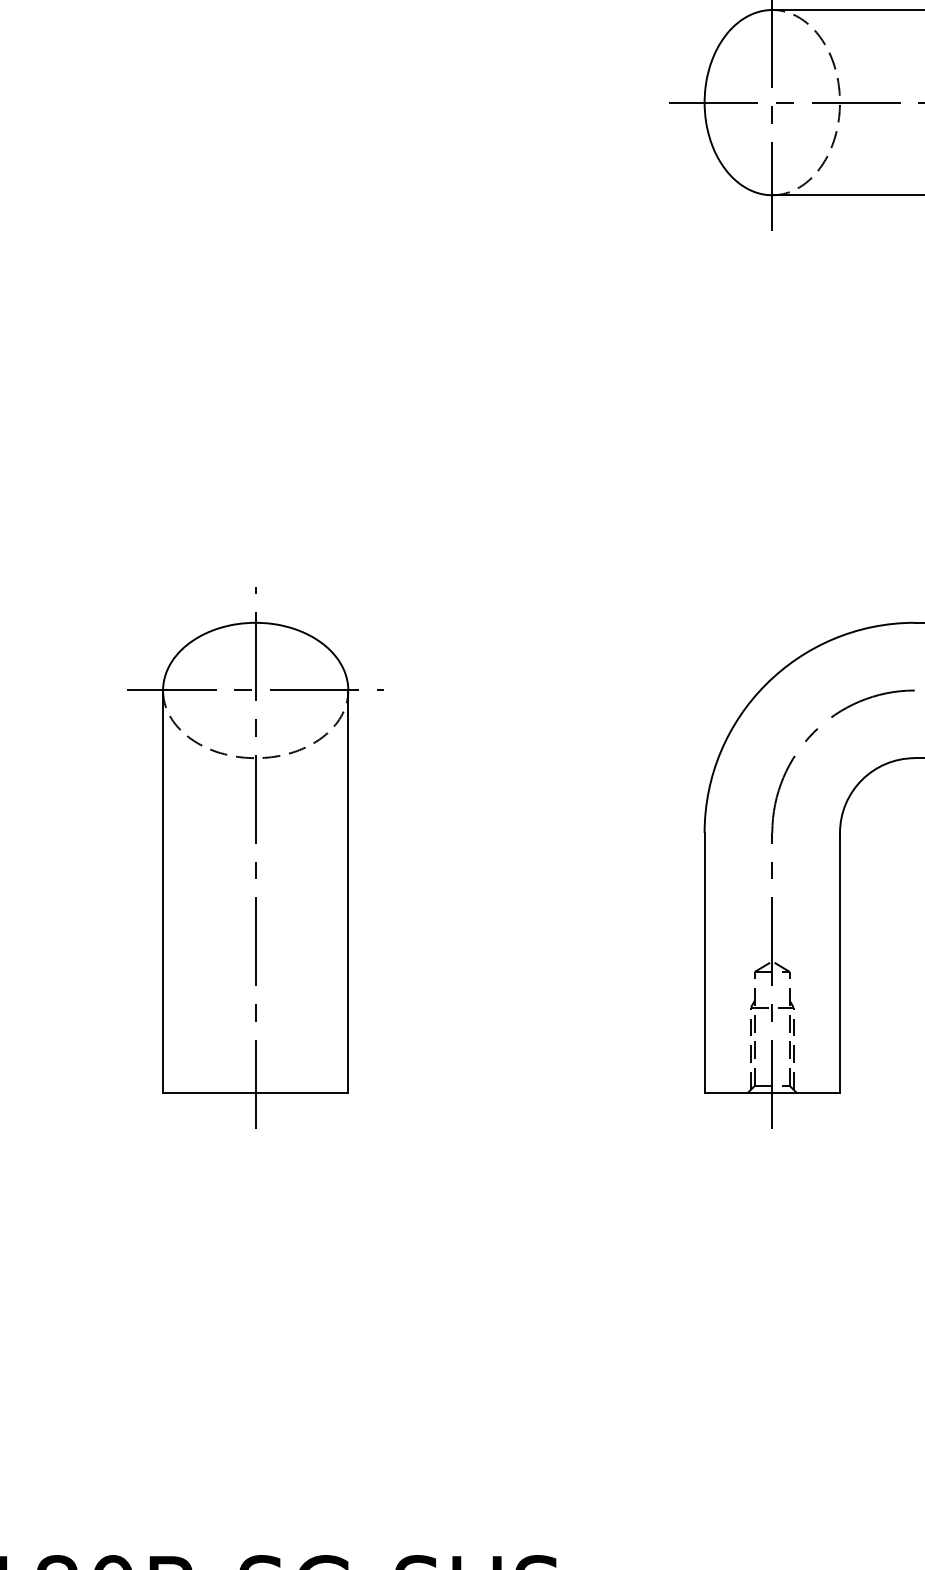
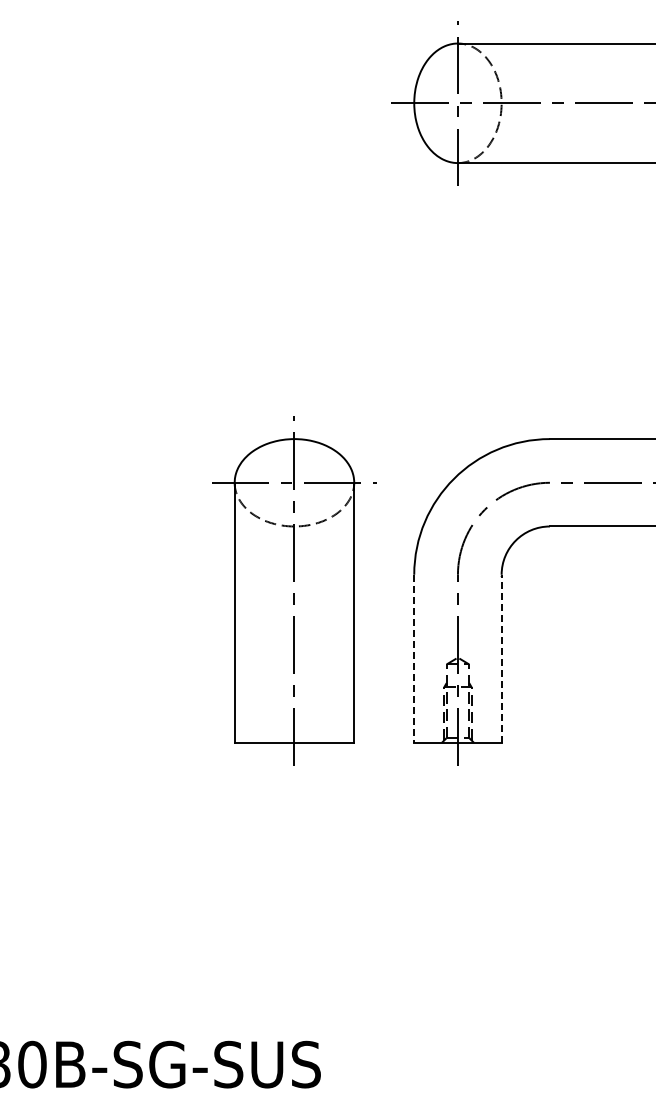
part: (255, 857) -> (294, 590), moved
line: (704, 962) -> (414, 658), solid -> dashed
line: (839, 962) -> (501, 658), solid -> dashed

